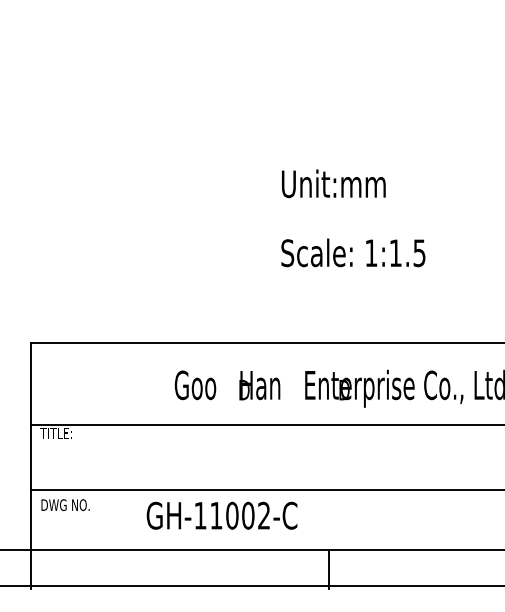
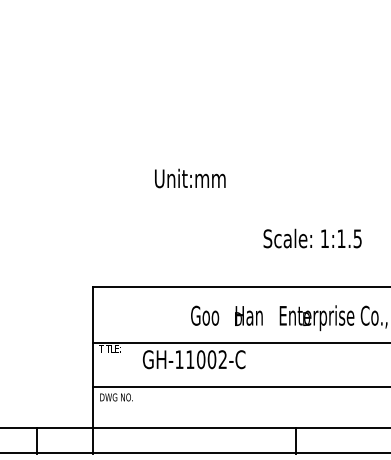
text: (334, 183) -> (190, 178), moved
text: (353, 252) -> (312, 238), moved
text: (222, 515) -> (194, 359), moved

